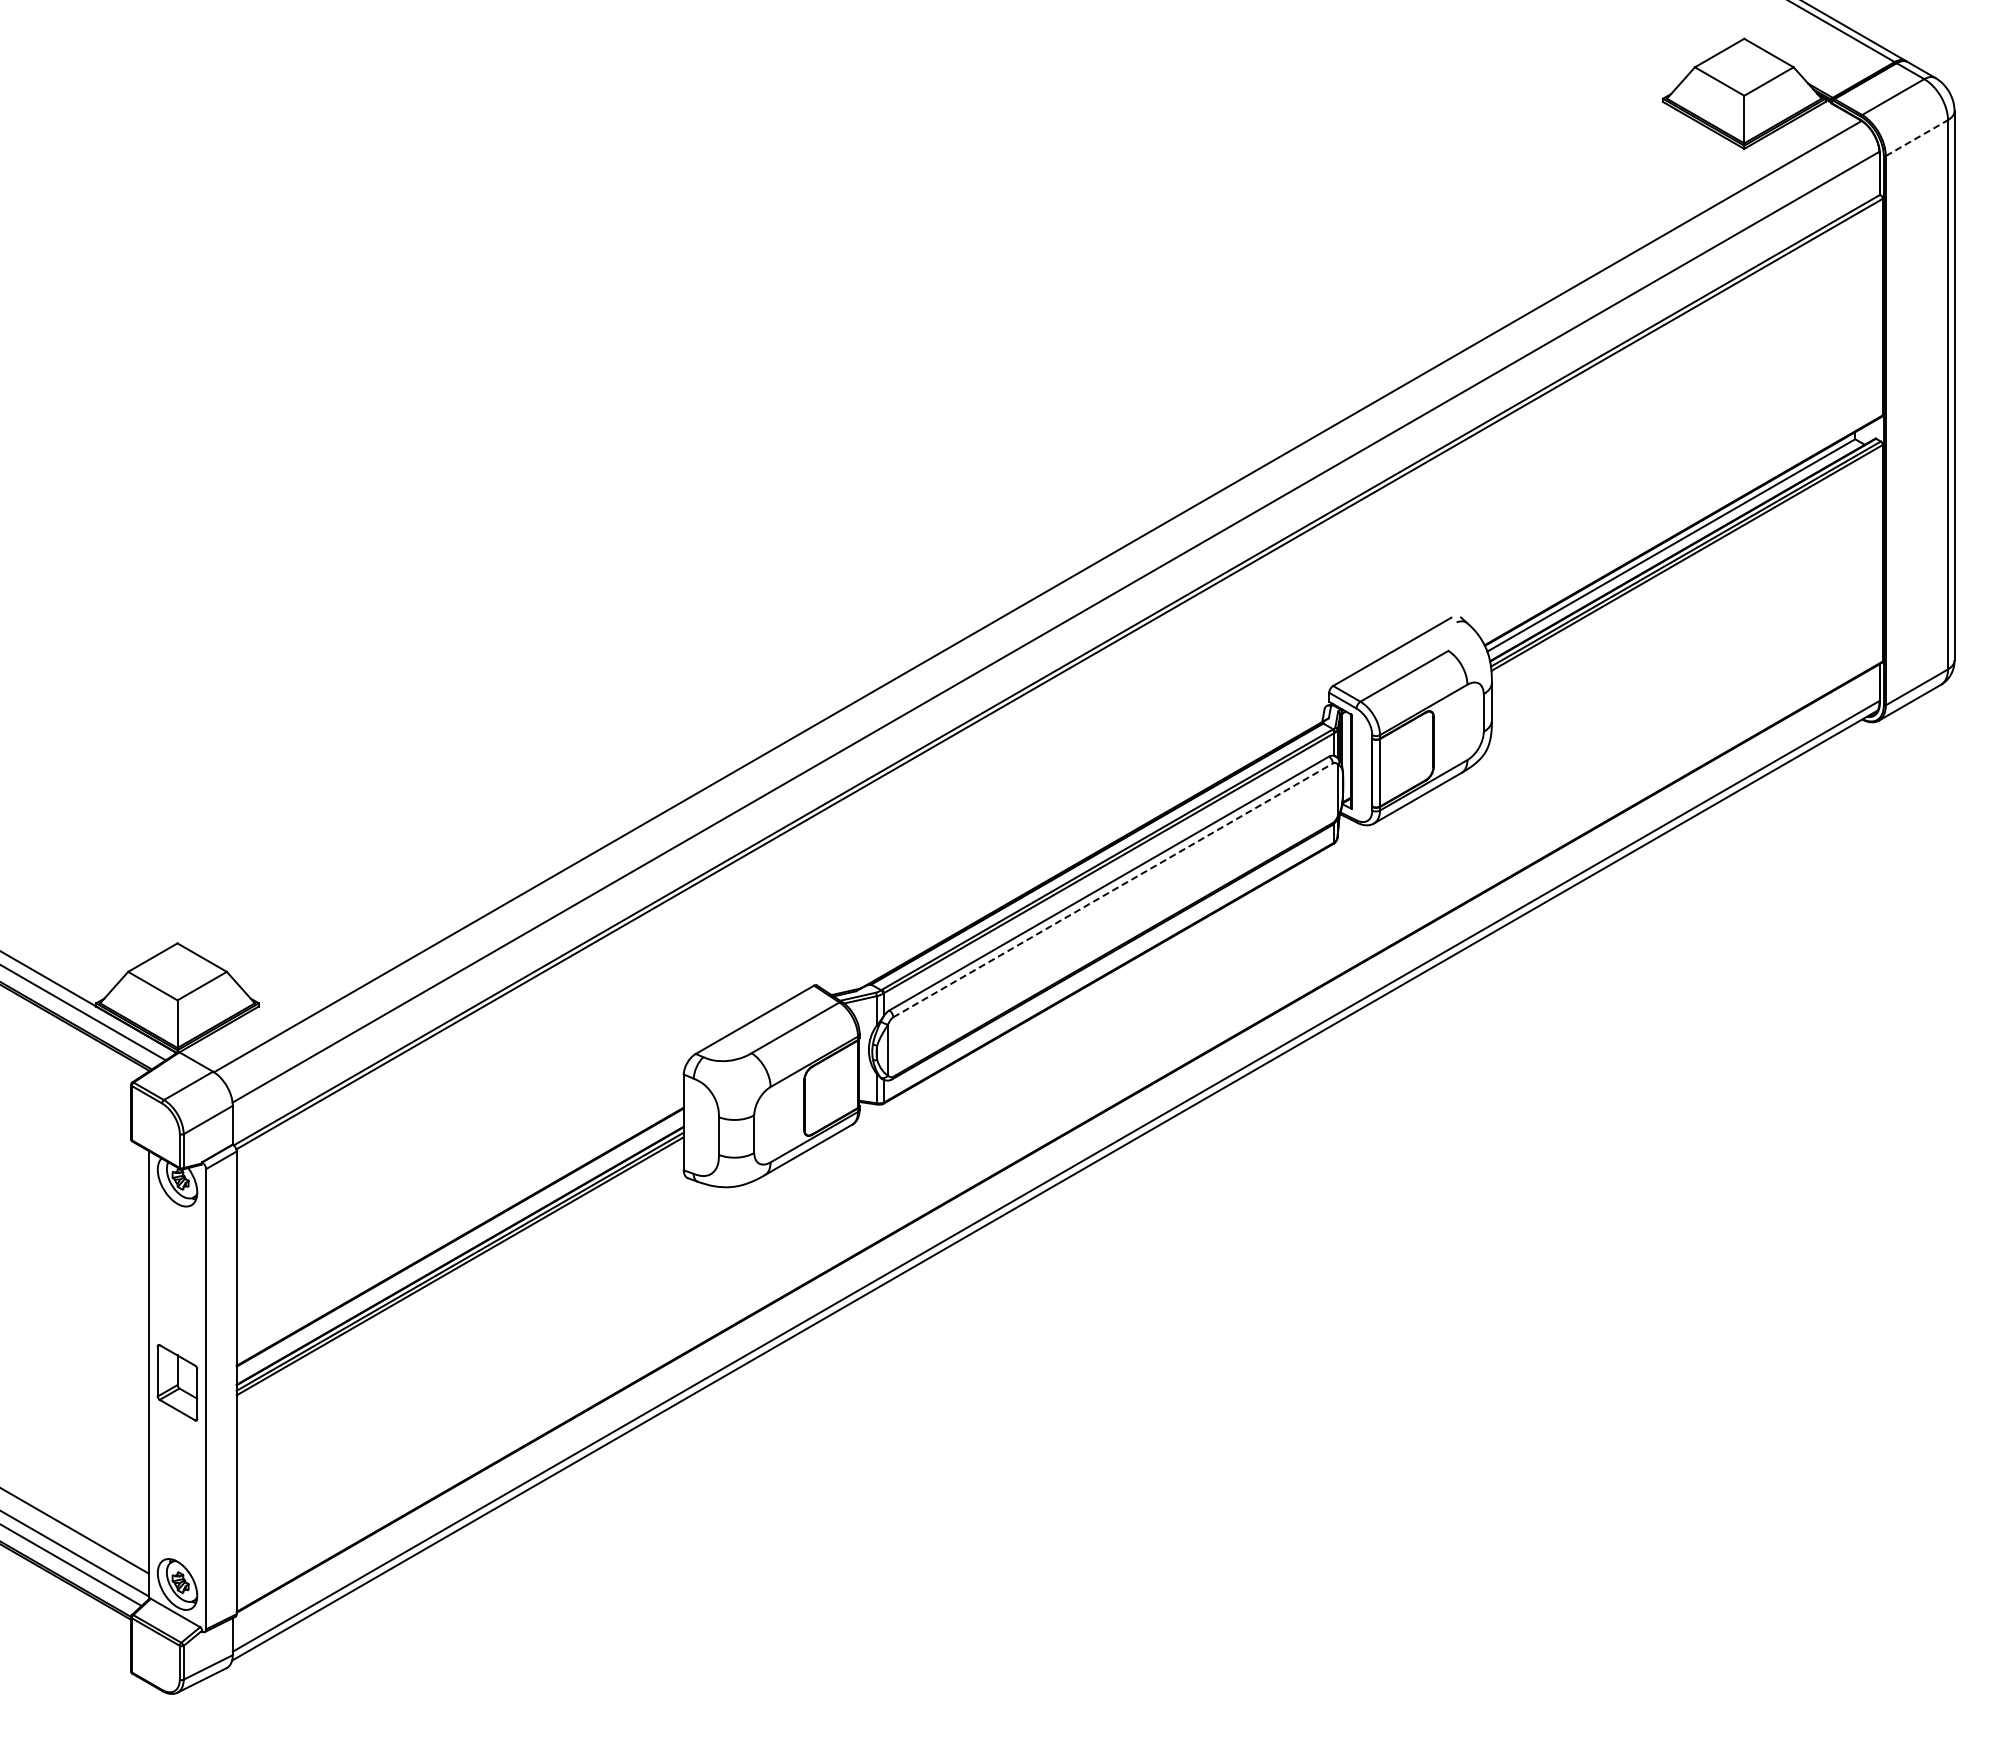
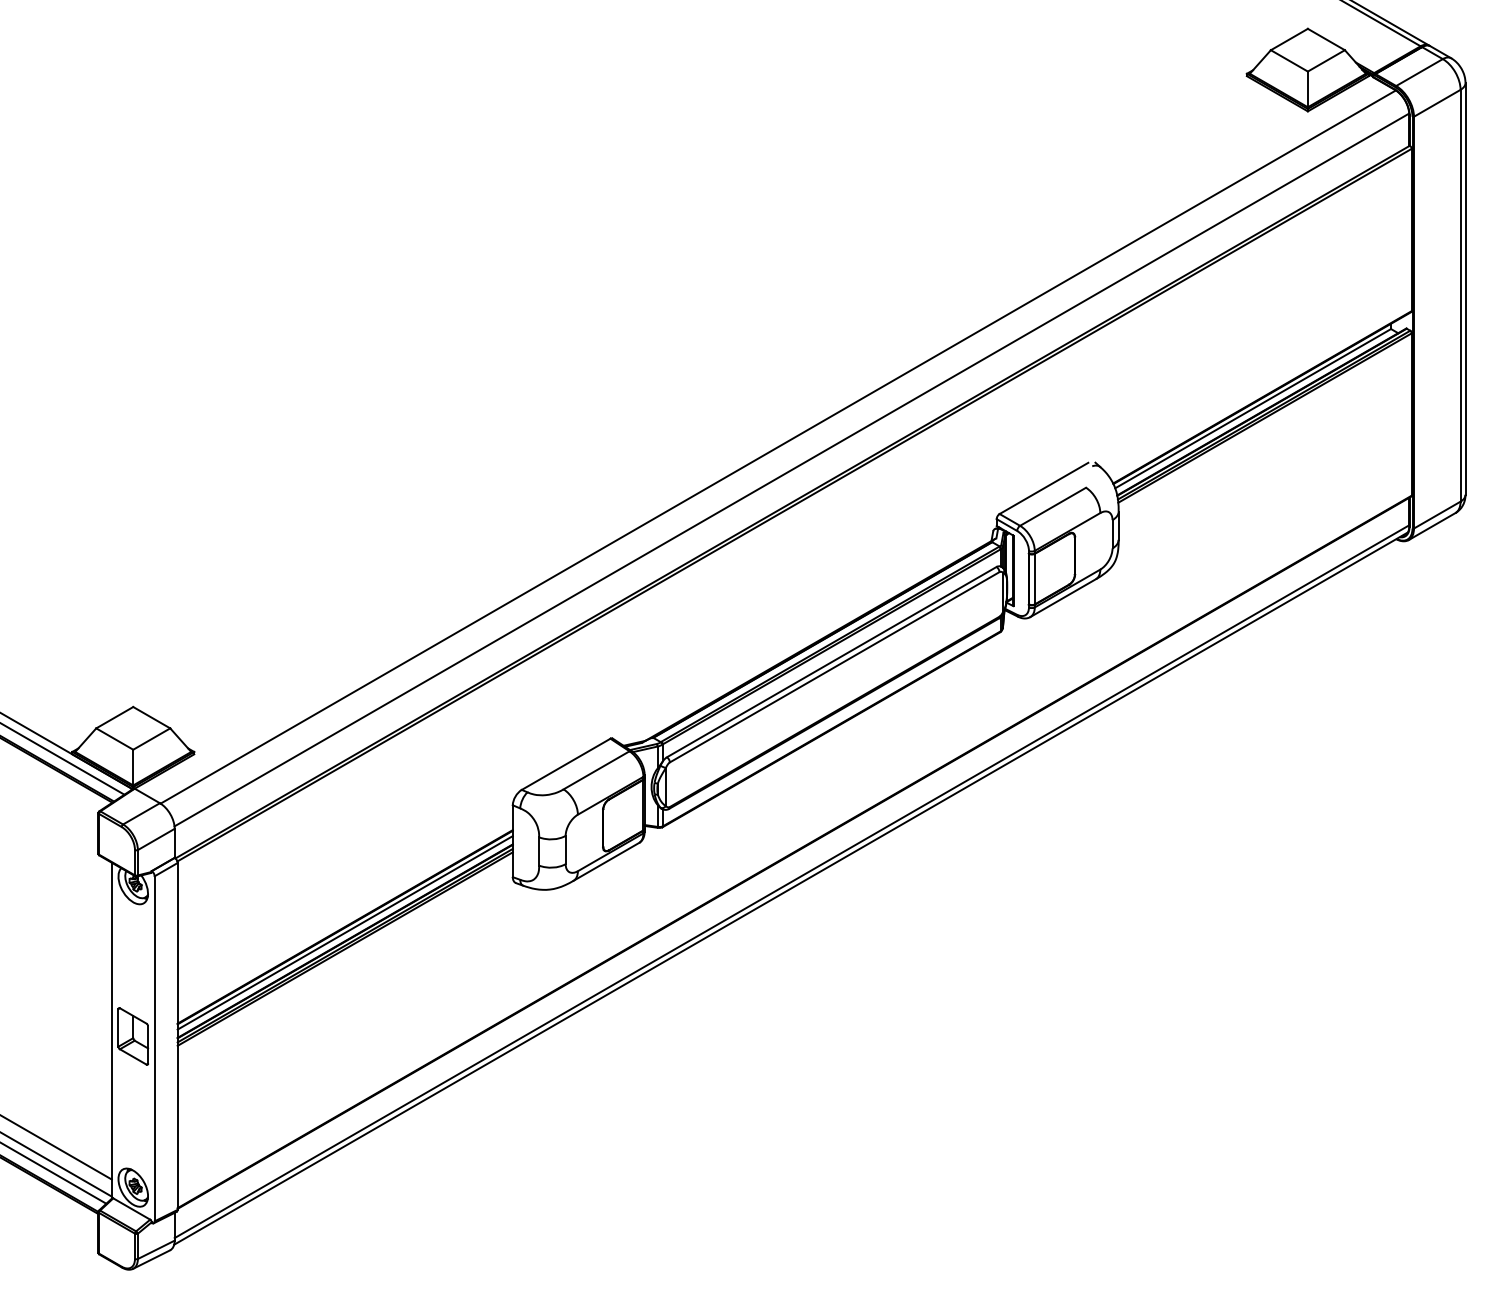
line: (1916, 138) -> (1436, 103), dashed -> solid
line: (1113, 890) -> (834, 667), dashed -> solid
line: (459, 1244) -> (344, 932), added

